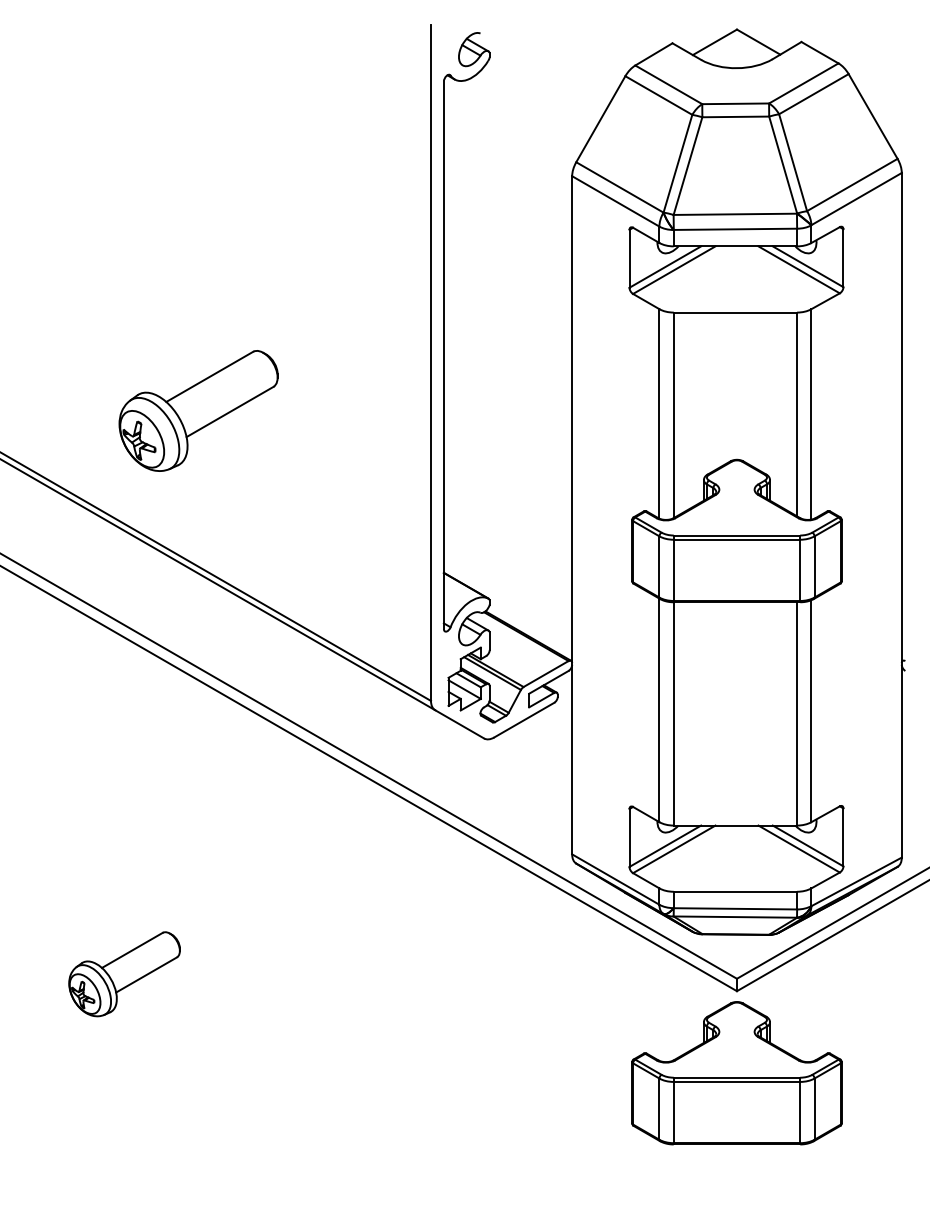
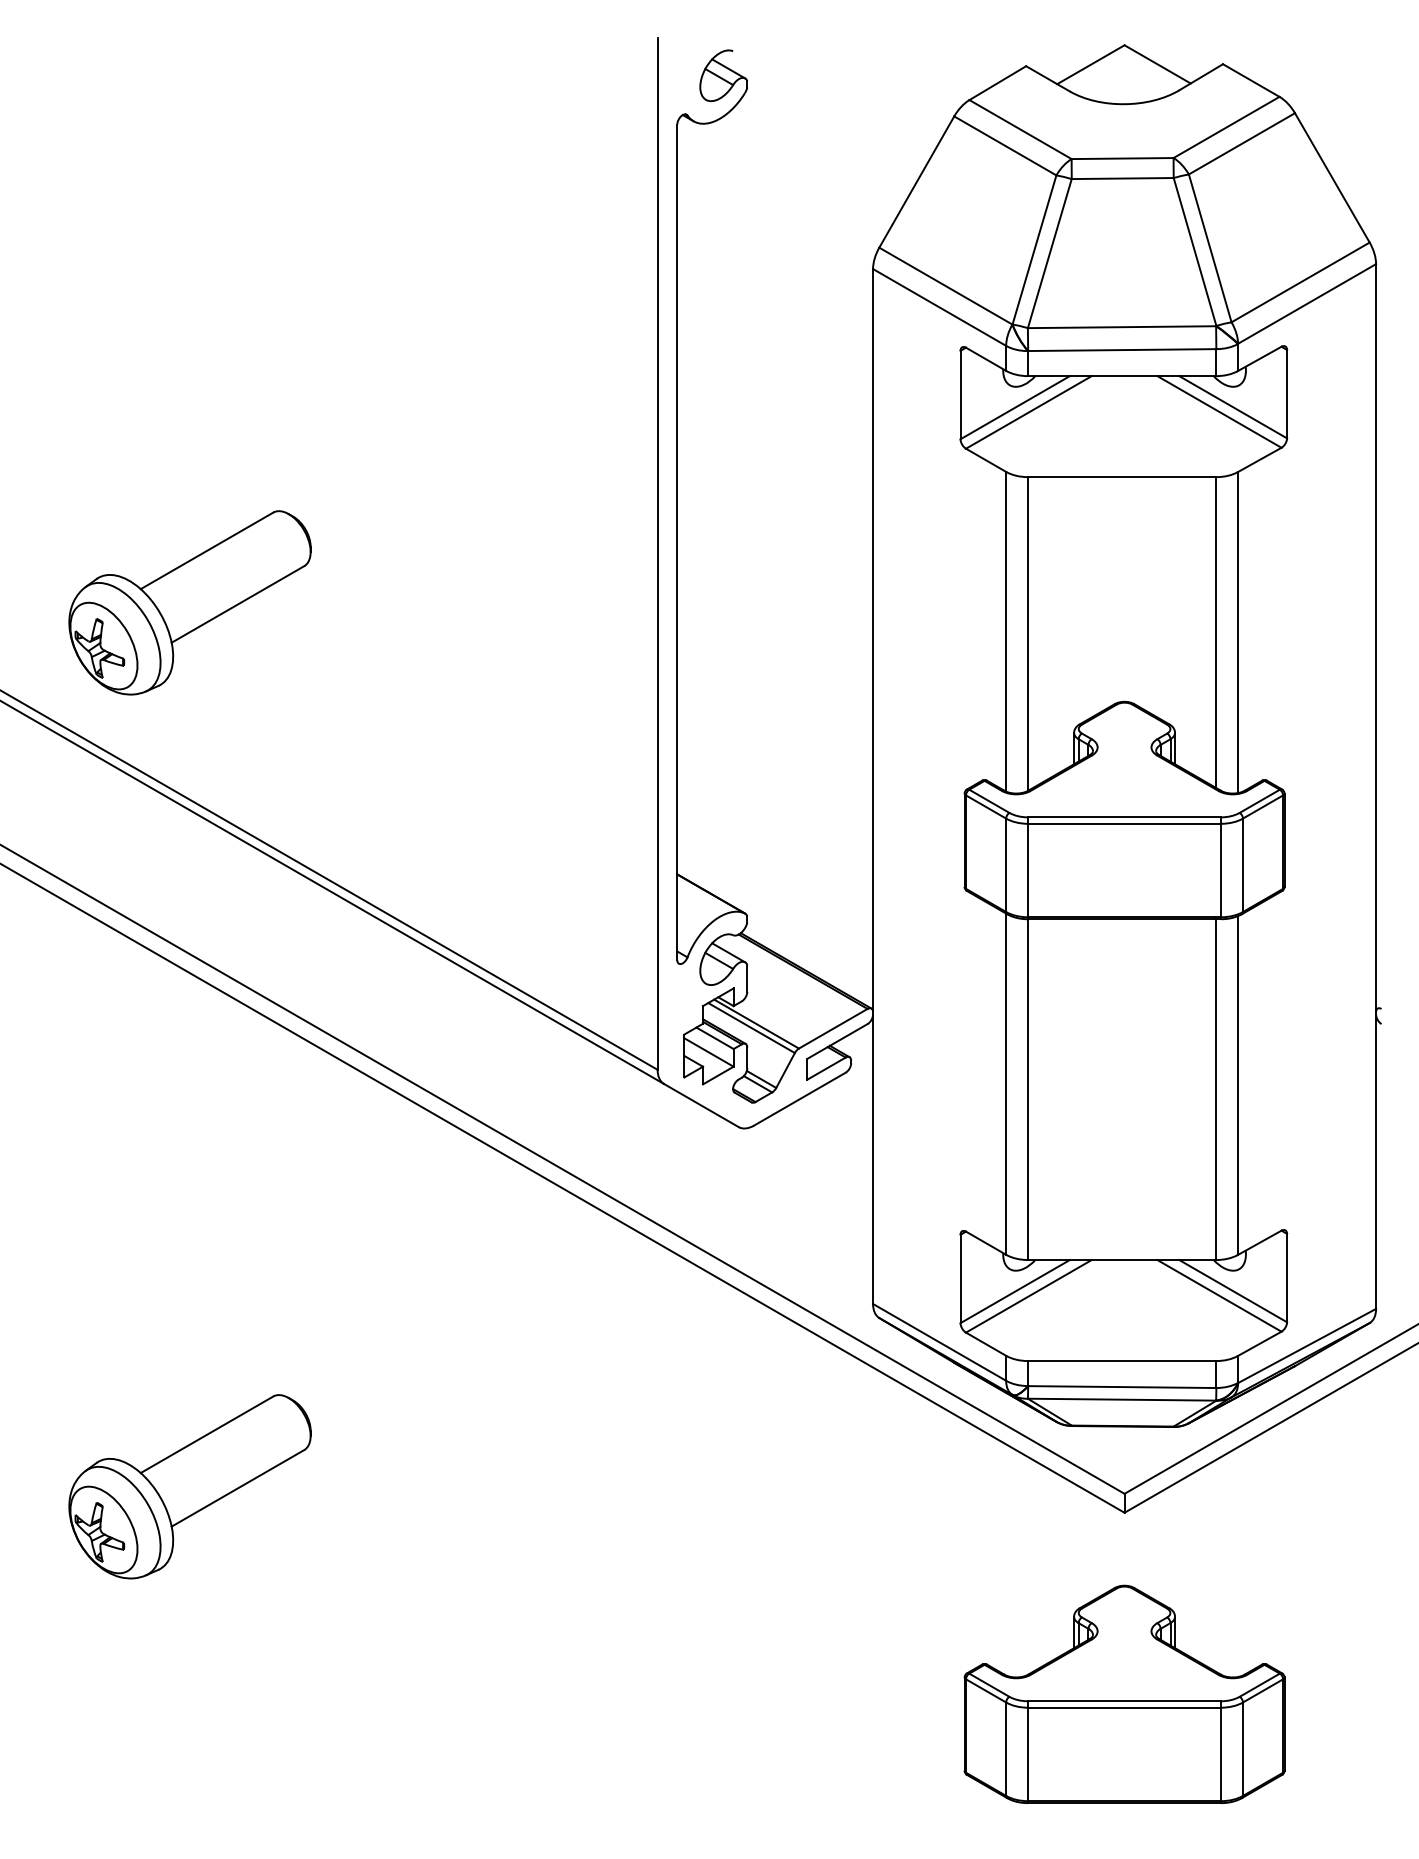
part: (198, 410) -> (189, 602), moved
part: (124, 974) -> (189, 1487), size x1.43
part: (736, 1073) -> (1123, 1694), moved

